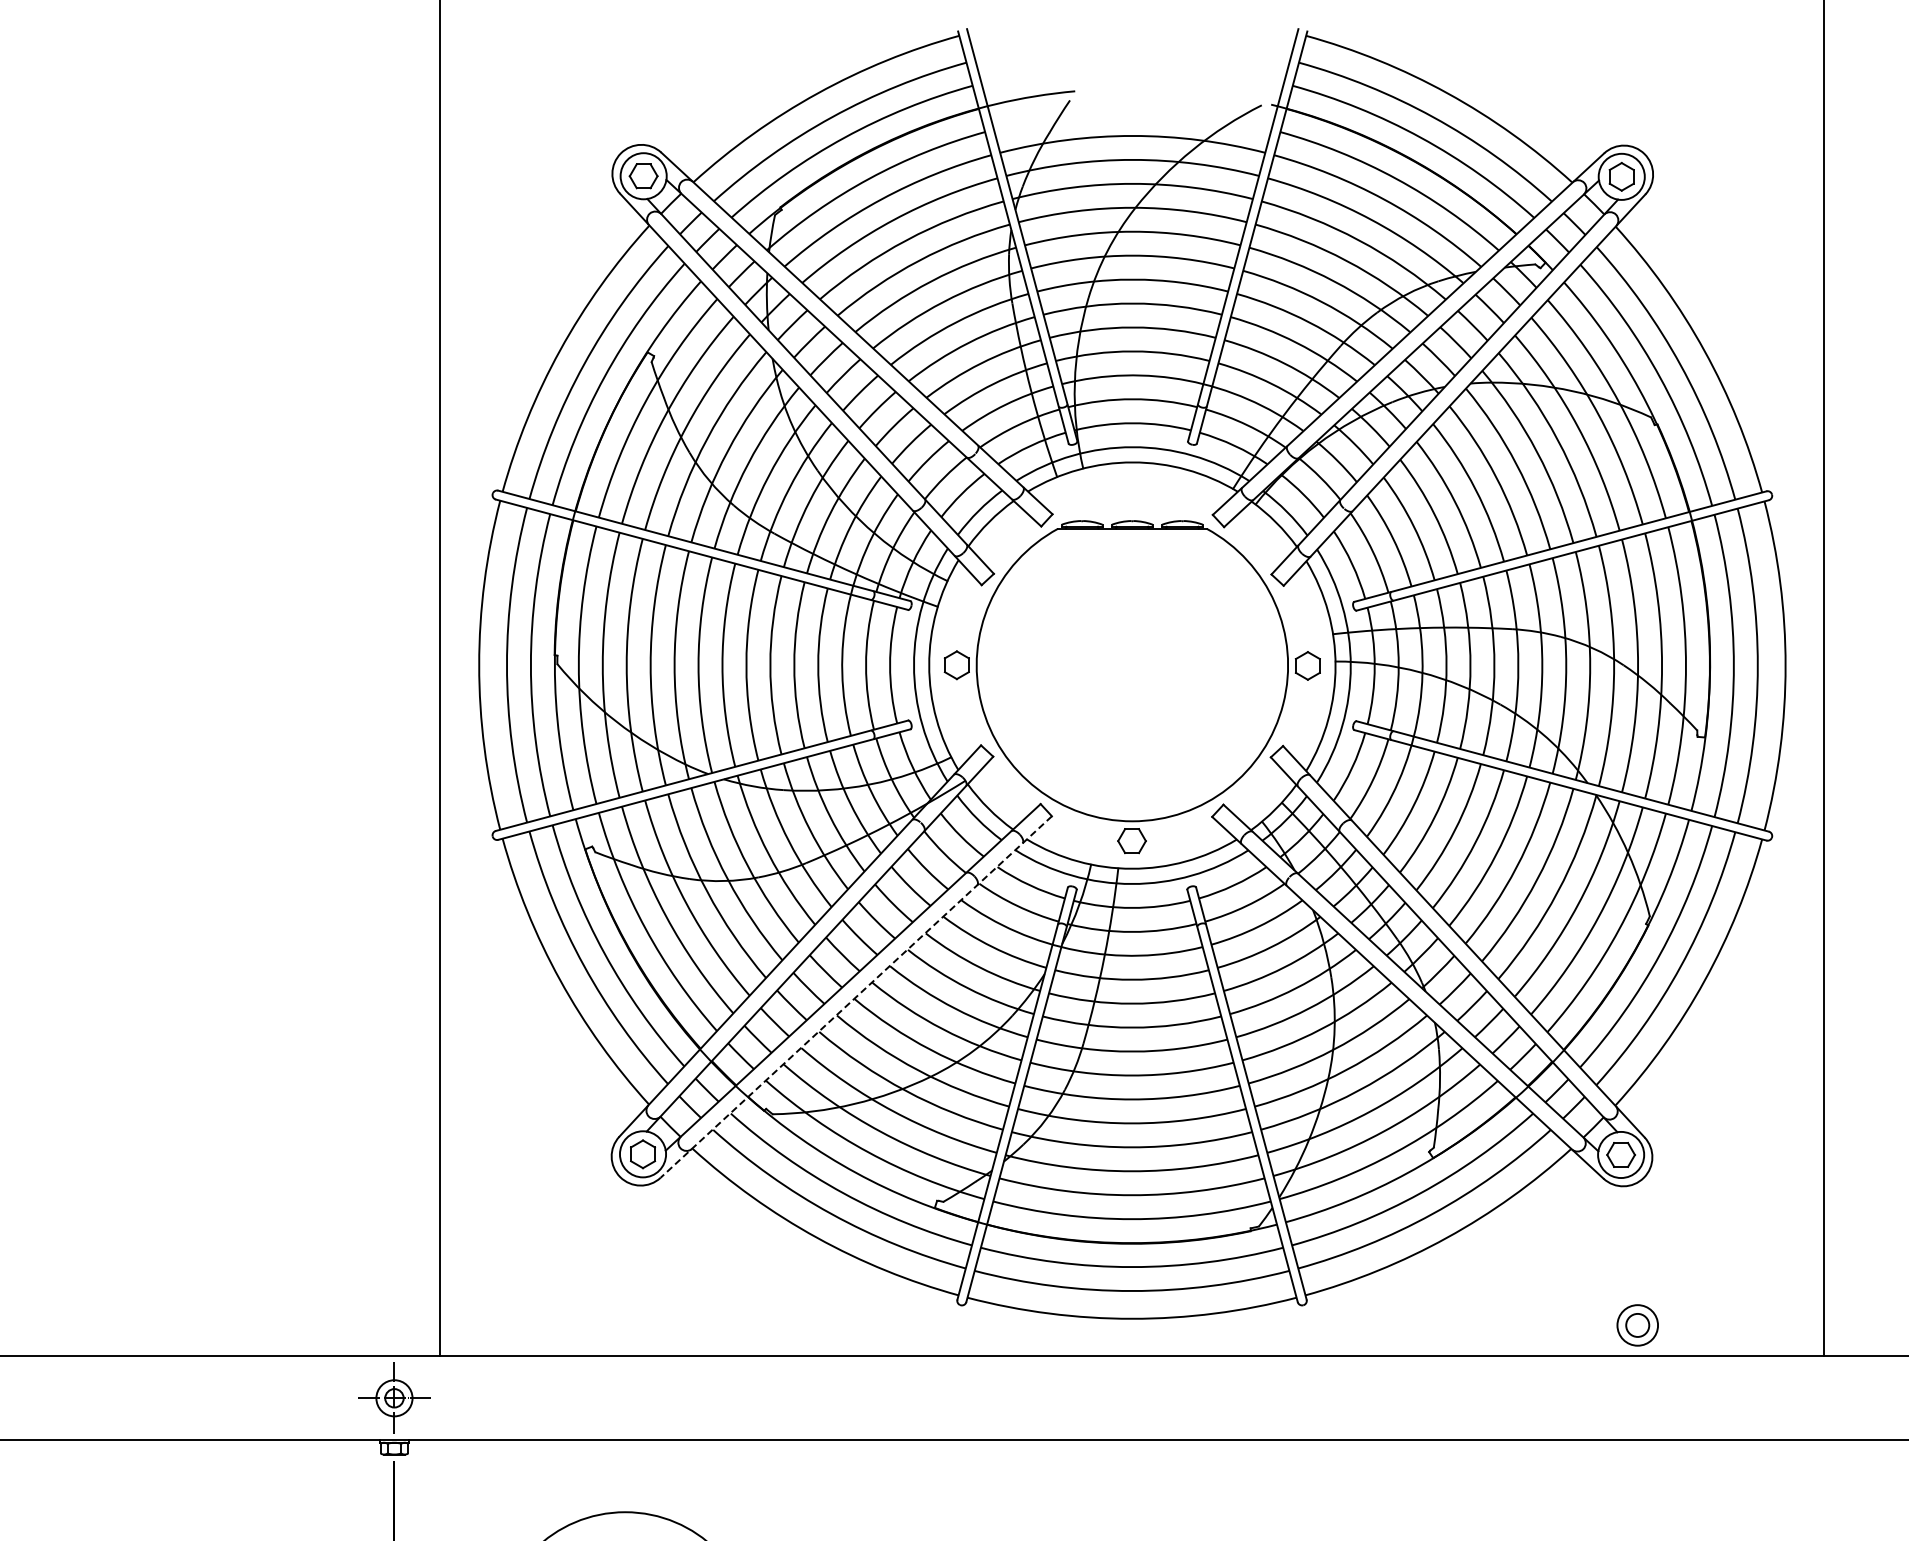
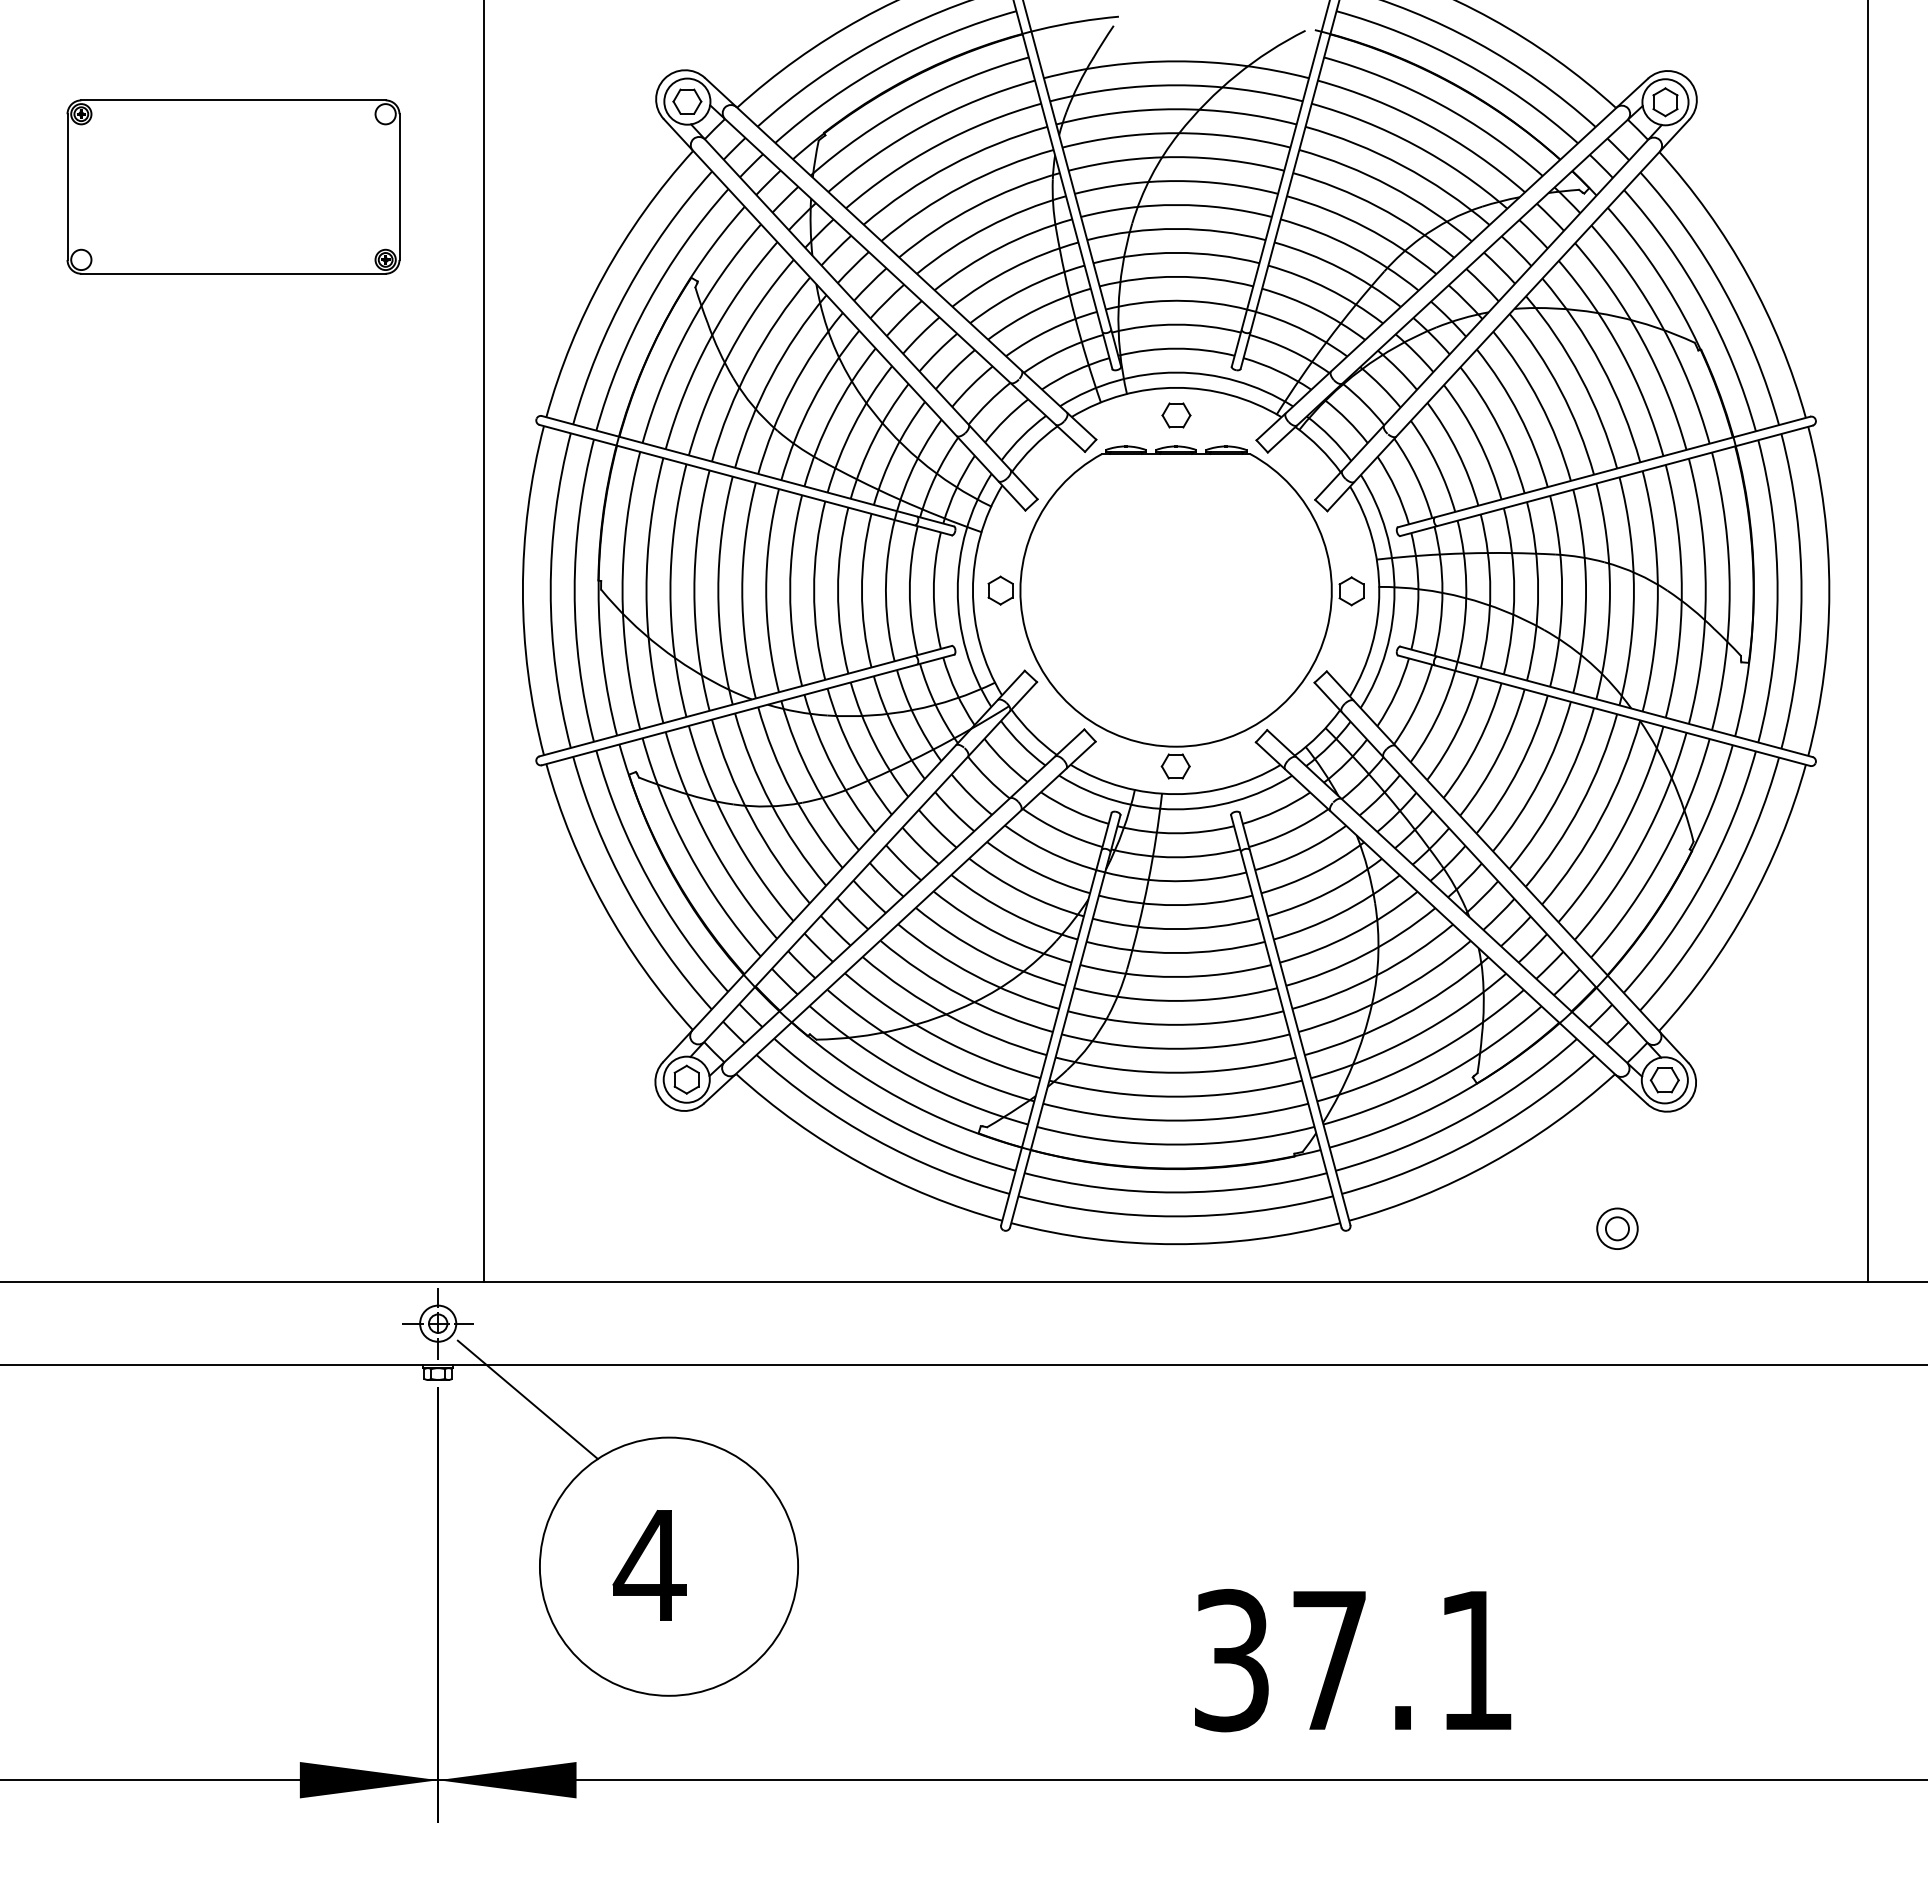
part: (189, 261) -> (233, 186), added
part: (1132, 490) -> (1176, 415), added
line: (855, 997) -> (899, 922), dashed -> solid
part: (1637, 1325) -> (1617, 1228), moved
line: (483, 1474) -> (527, 1399), added

